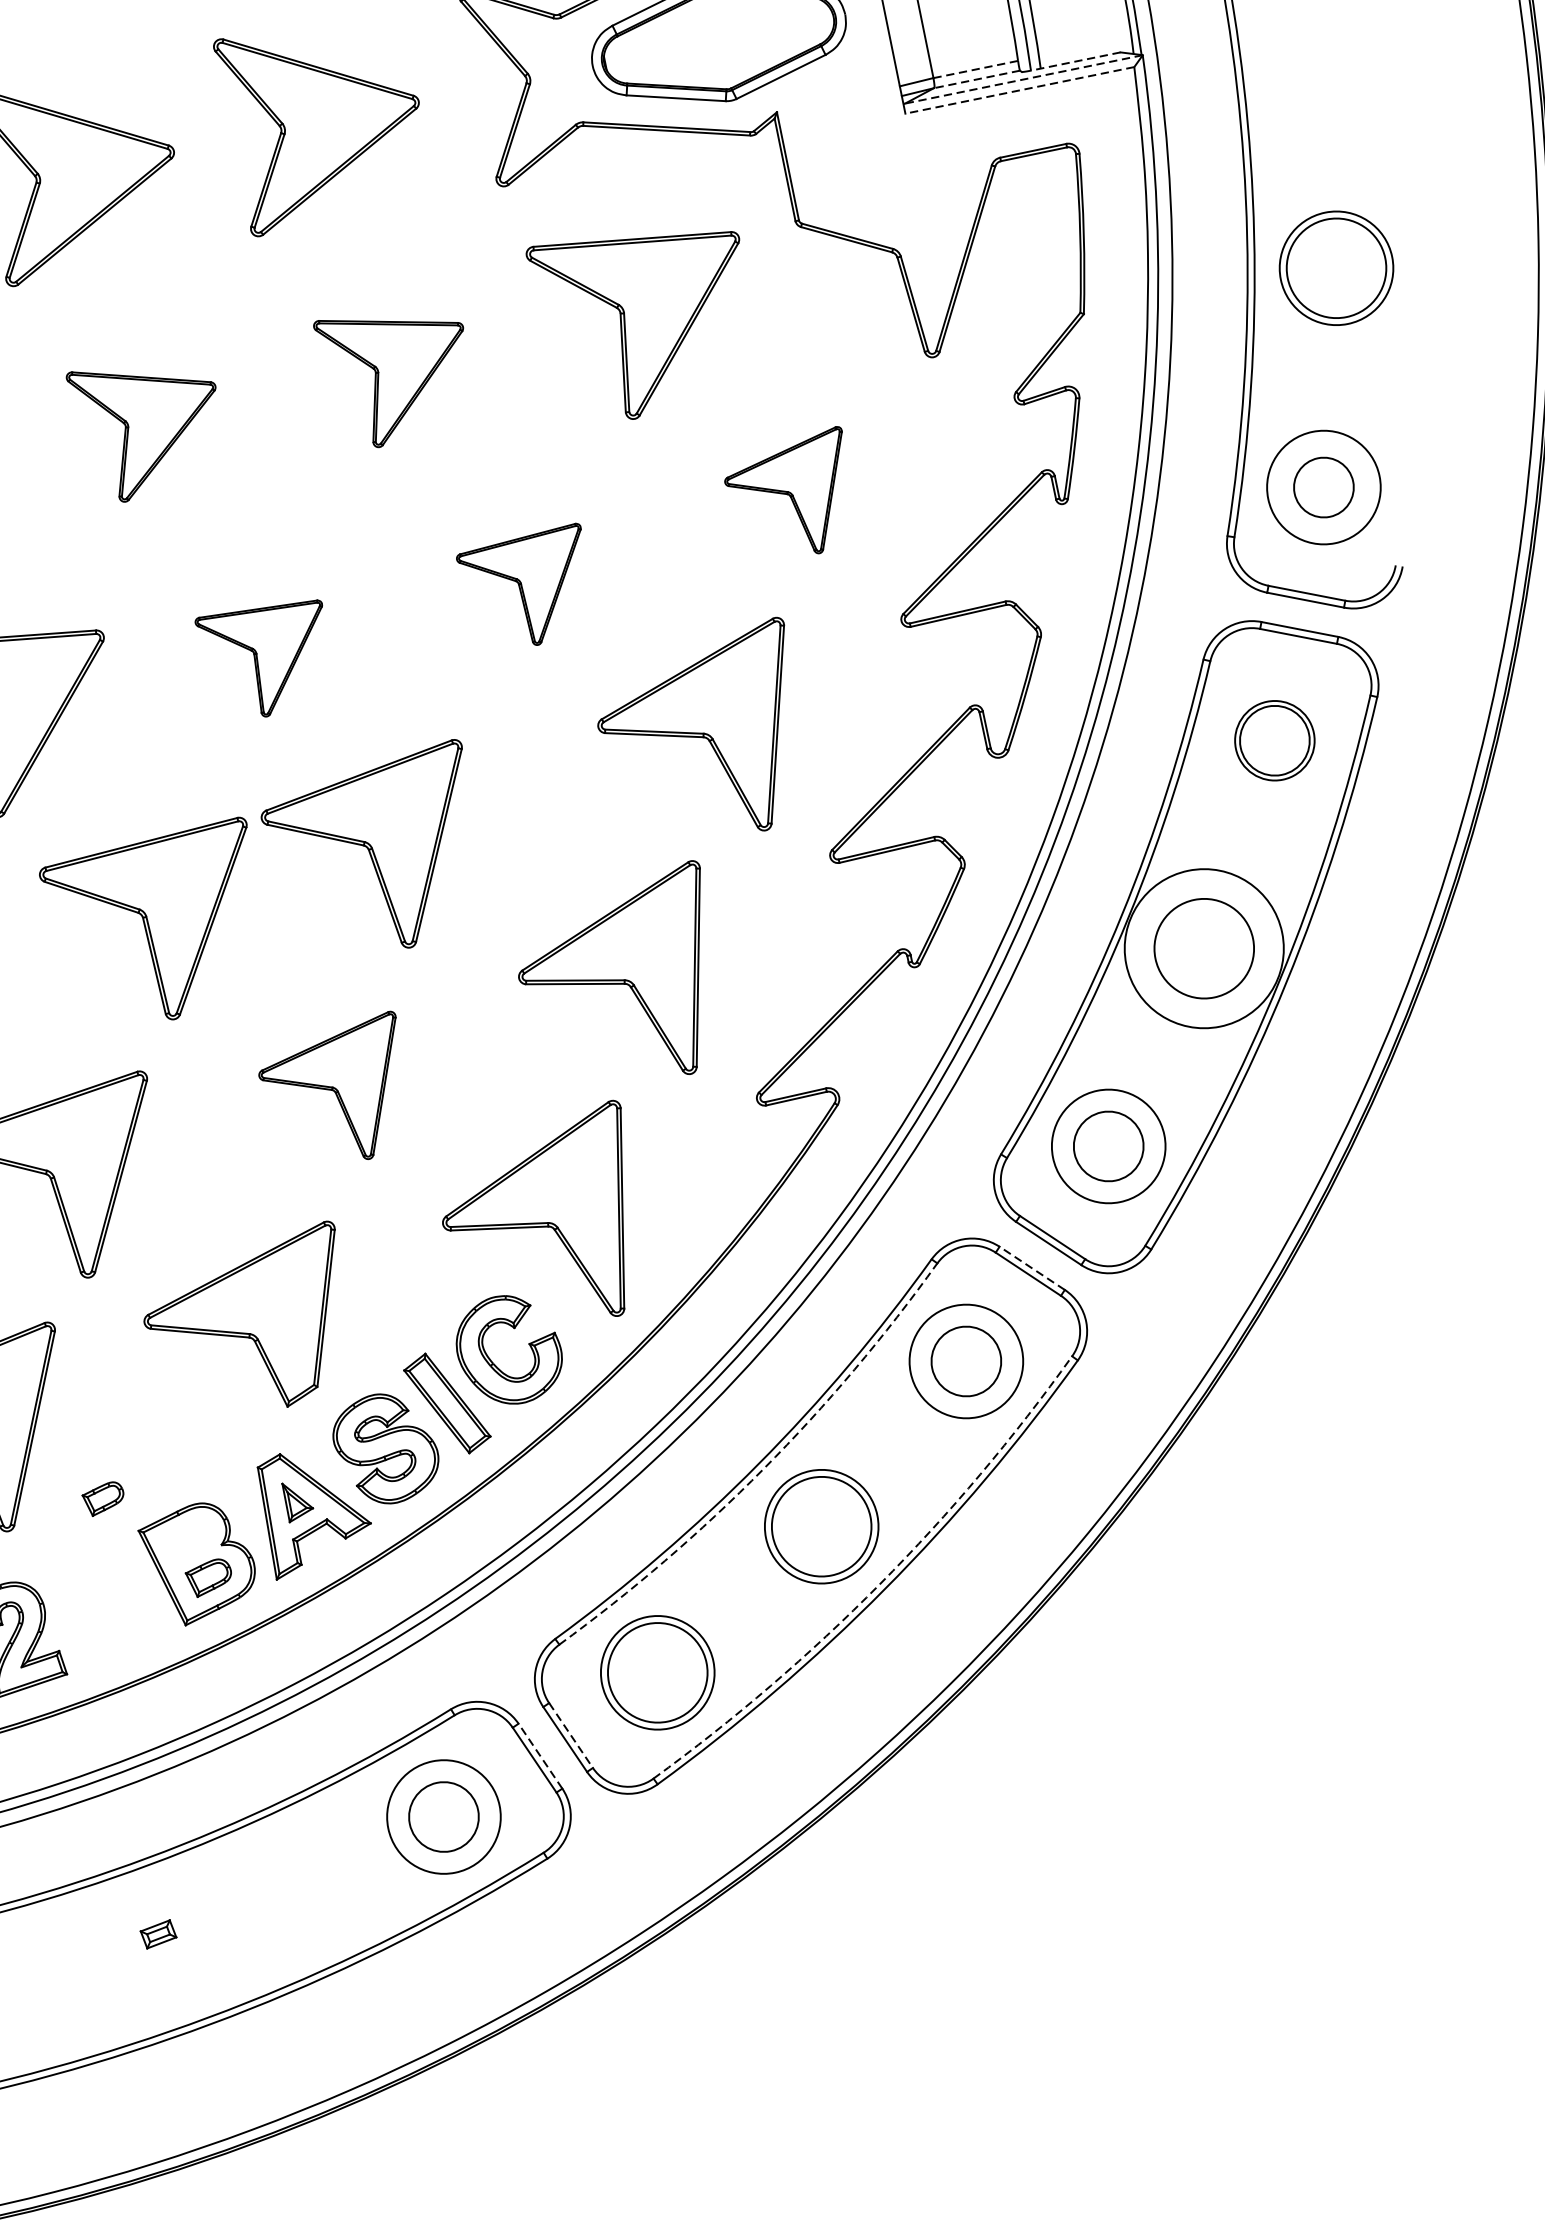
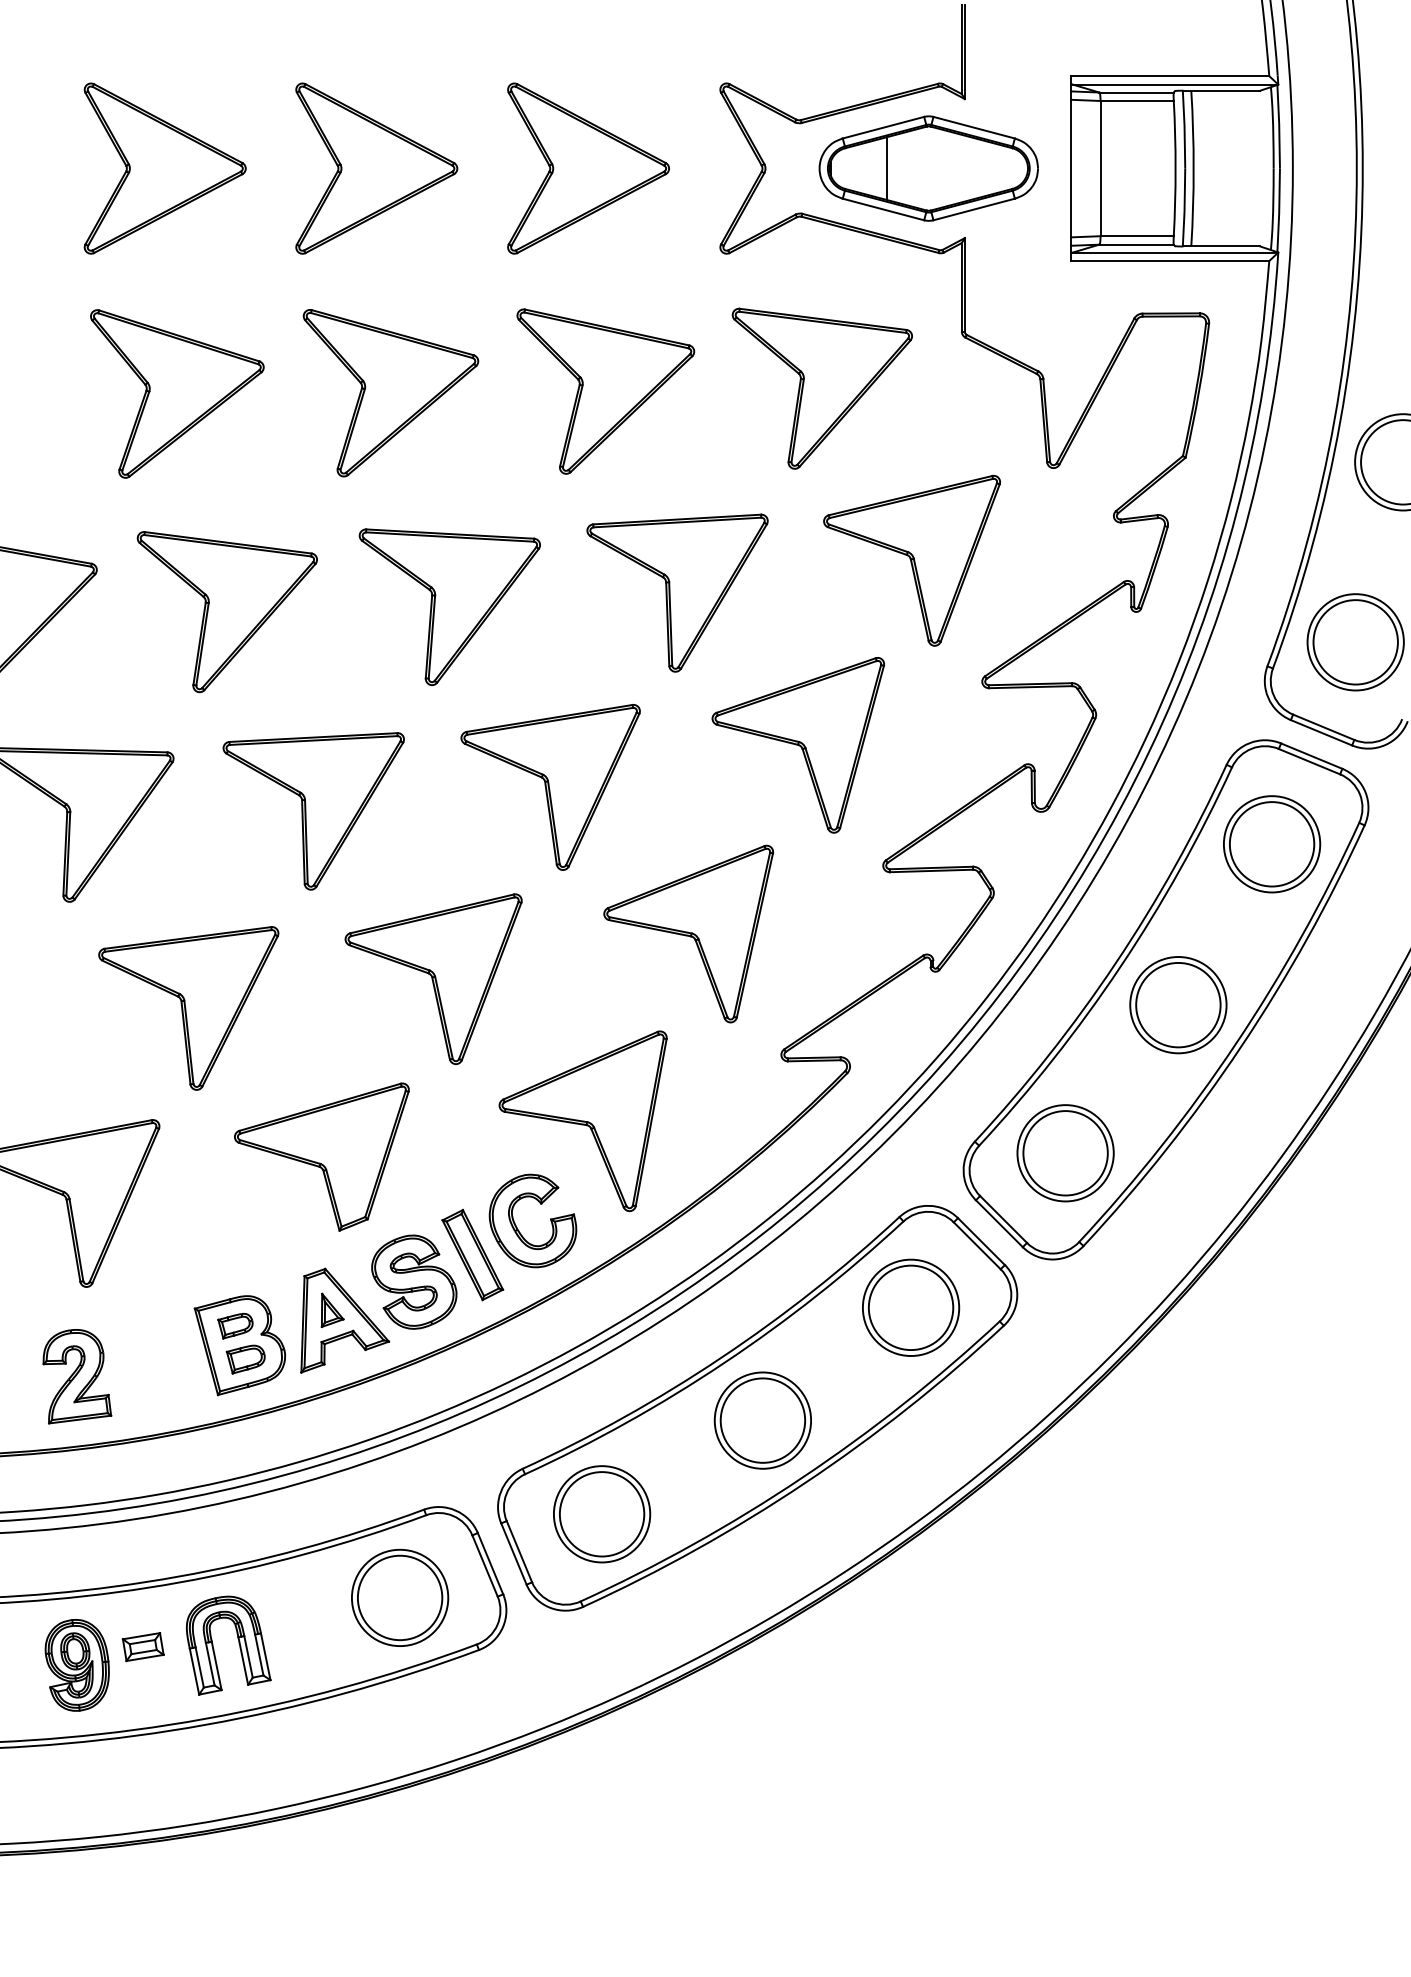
line: (671, 49) -> (887, 168), added
line: (1075, 61) -> (1221, 246), dashed -> solid
line: (976, 69) -> (1137, 236), dashed -> solid
line: (975, 79) -> (1135, 244), dashed -> solid
line: (1023, 79) -> (1175, 252), dashed -> solid
line: (1019, 91) -> (1169, 261), dashed -> solid
part: (397, 374) -> (605, 391), size x1.43
part: (149, 426) -> (390, 393), size x1.43
circle: (1323, 487) -> (1355, 642), size x1.67
part: (791, 497) -> (911, 560), size x1.67
part: (528, 589) -> (677, 592), size x1.67
part: (267, 659) -> (449, 606), size x1.67
part: (1275, 740) -> (1272, 844), size x1.43
part: (376, 853) -> (550, 786), moved
circle: (1204, 949) -> (1178, 1005), size x0.71
part: (337, 1094) -> (433, 979), size x1.43
circle: (1108, 1146) -> (1065, 1153), size x1.43
line: (1032, 1268) -> (981, 1241), dashed -> solid
circle: (965, 1361) -> (910, 1307), size x1.43
arc: (763, 1468) -> (724, 1362), dashed -> solid
part: (104, 1499) -> (235, 1326), moved
arc: (879, 1584) -> (801, 1478), dashed -> solid
line: (571, 1736) -> (519, 1552), dashed -> solid
line: (540, 1755) -> (490, 1563), dashed -> solid
circle: (443, 1816) -> (399, 1597), size x1.43
part: (267, 1907) -> (238, 1643), added
part: (157, 1934) -> (142, 1647), size x1.43
part: (85, 1971) -> (76, 1665), added

